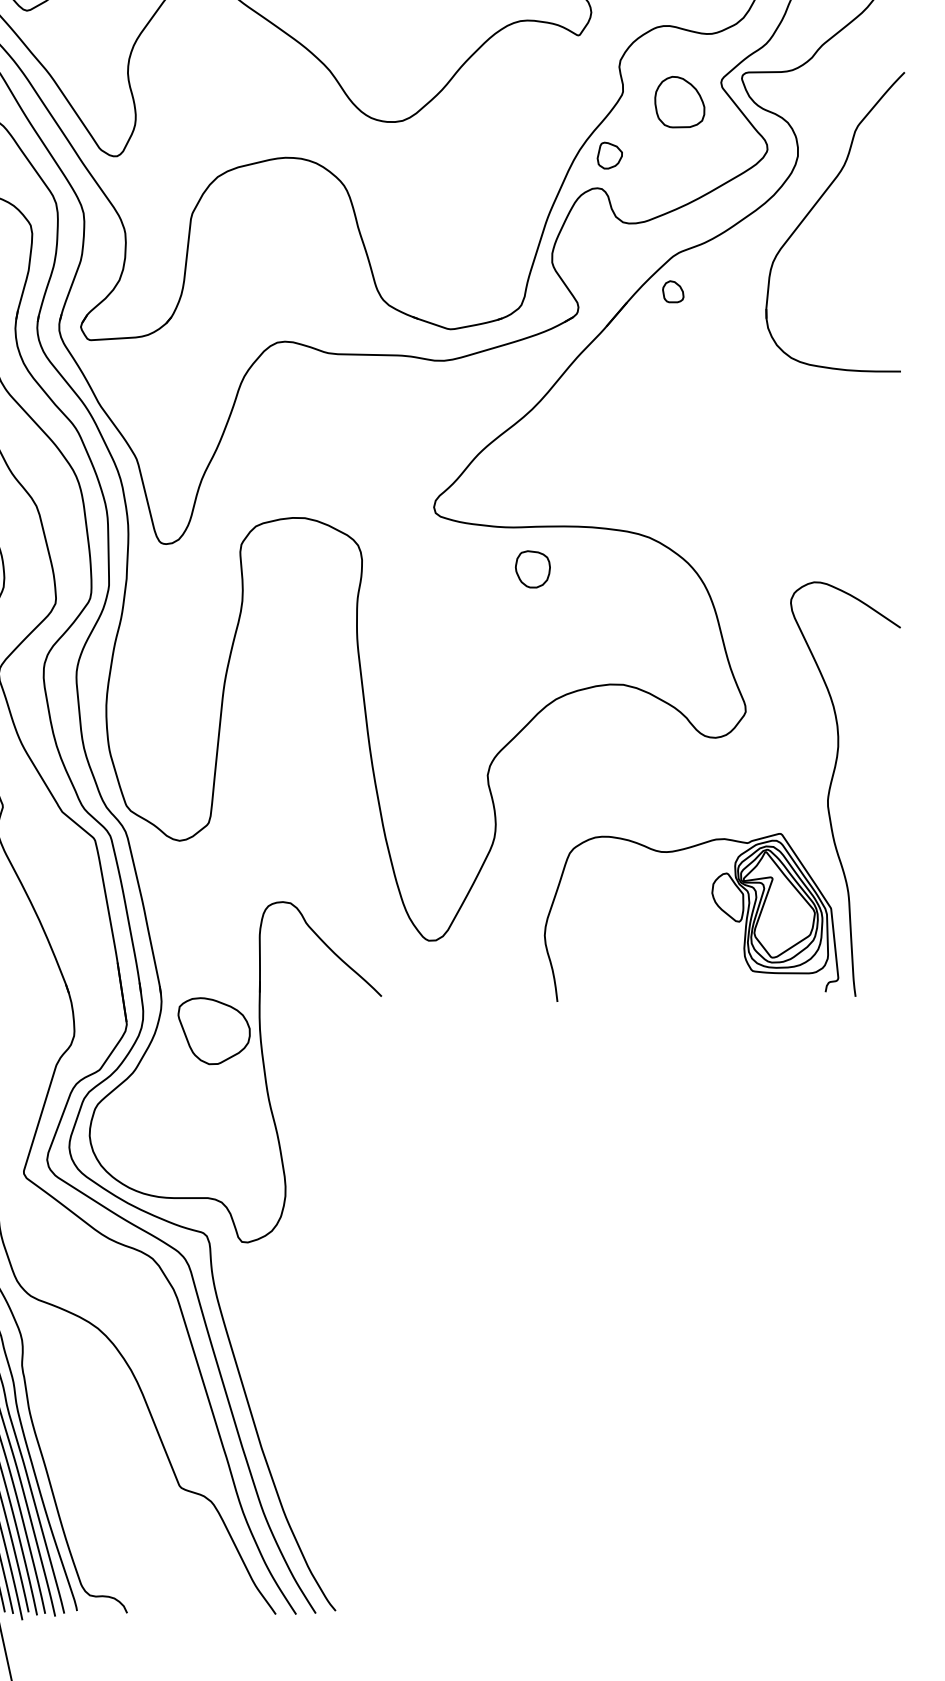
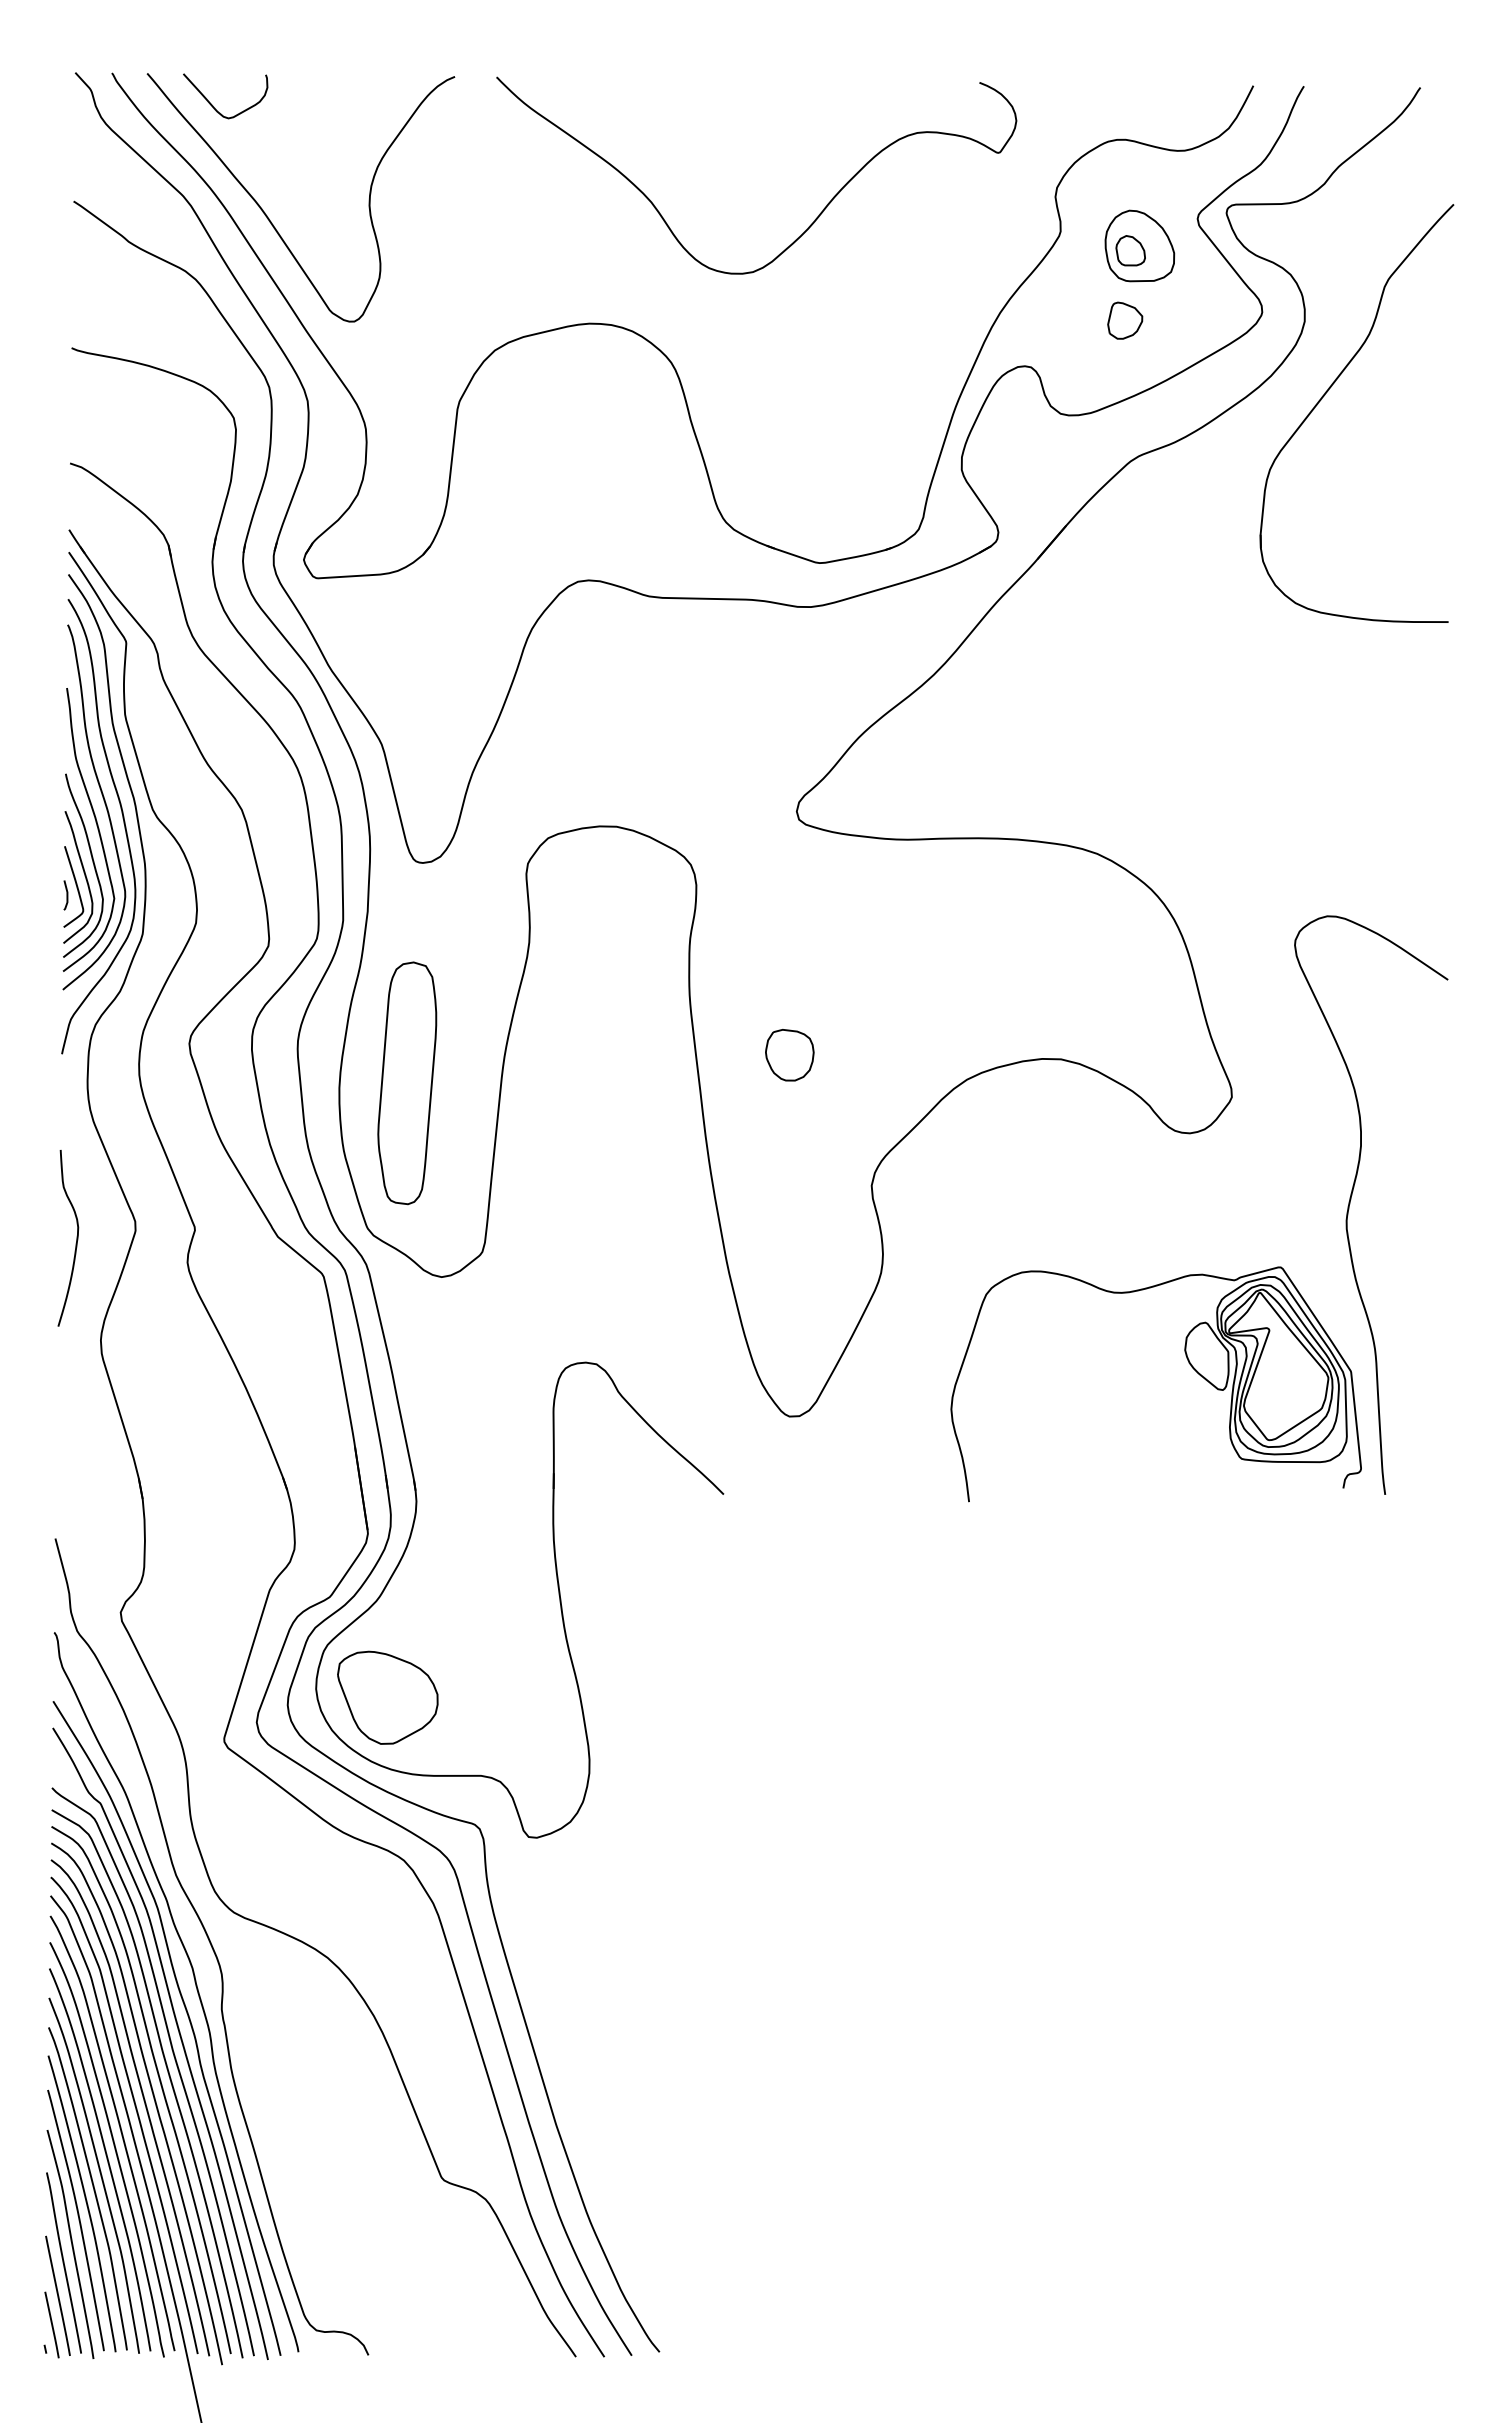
part: (610, 155) -> (1125, 320), moved
part: (673, 291) -> (1130, 250), moved
part: (532, 569) -> (789, 1055), moved
part: (155, 702) -> (407, 1083), added
part: (213, 1030) -> (387, 1697), moved

